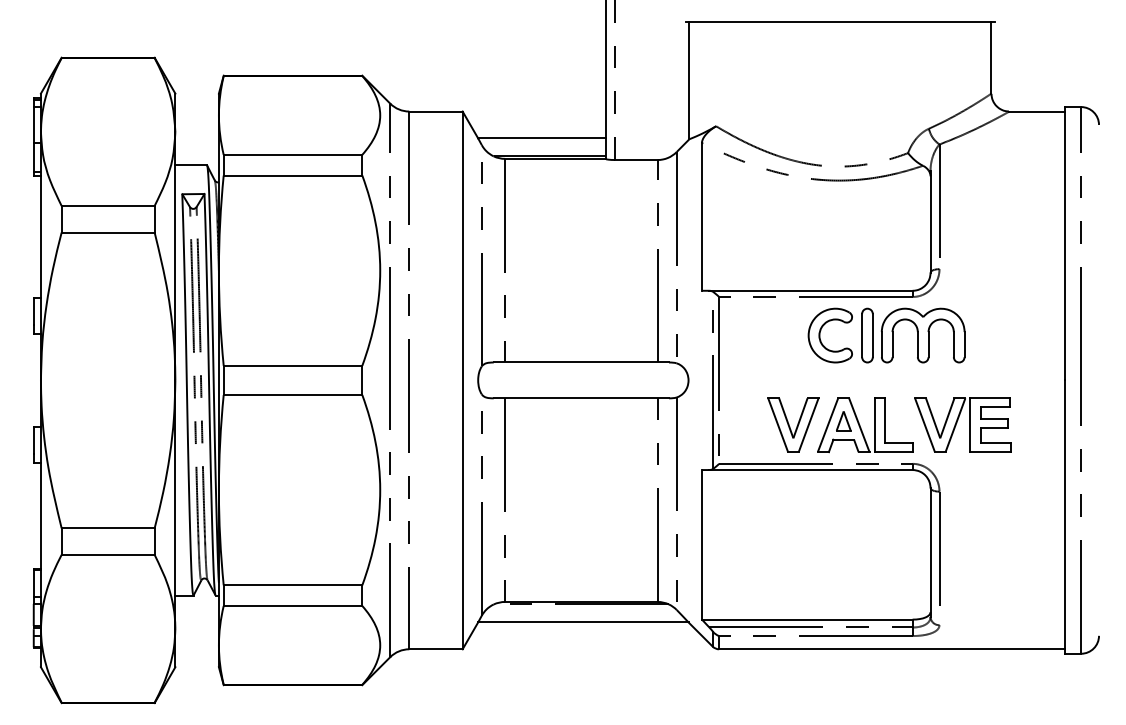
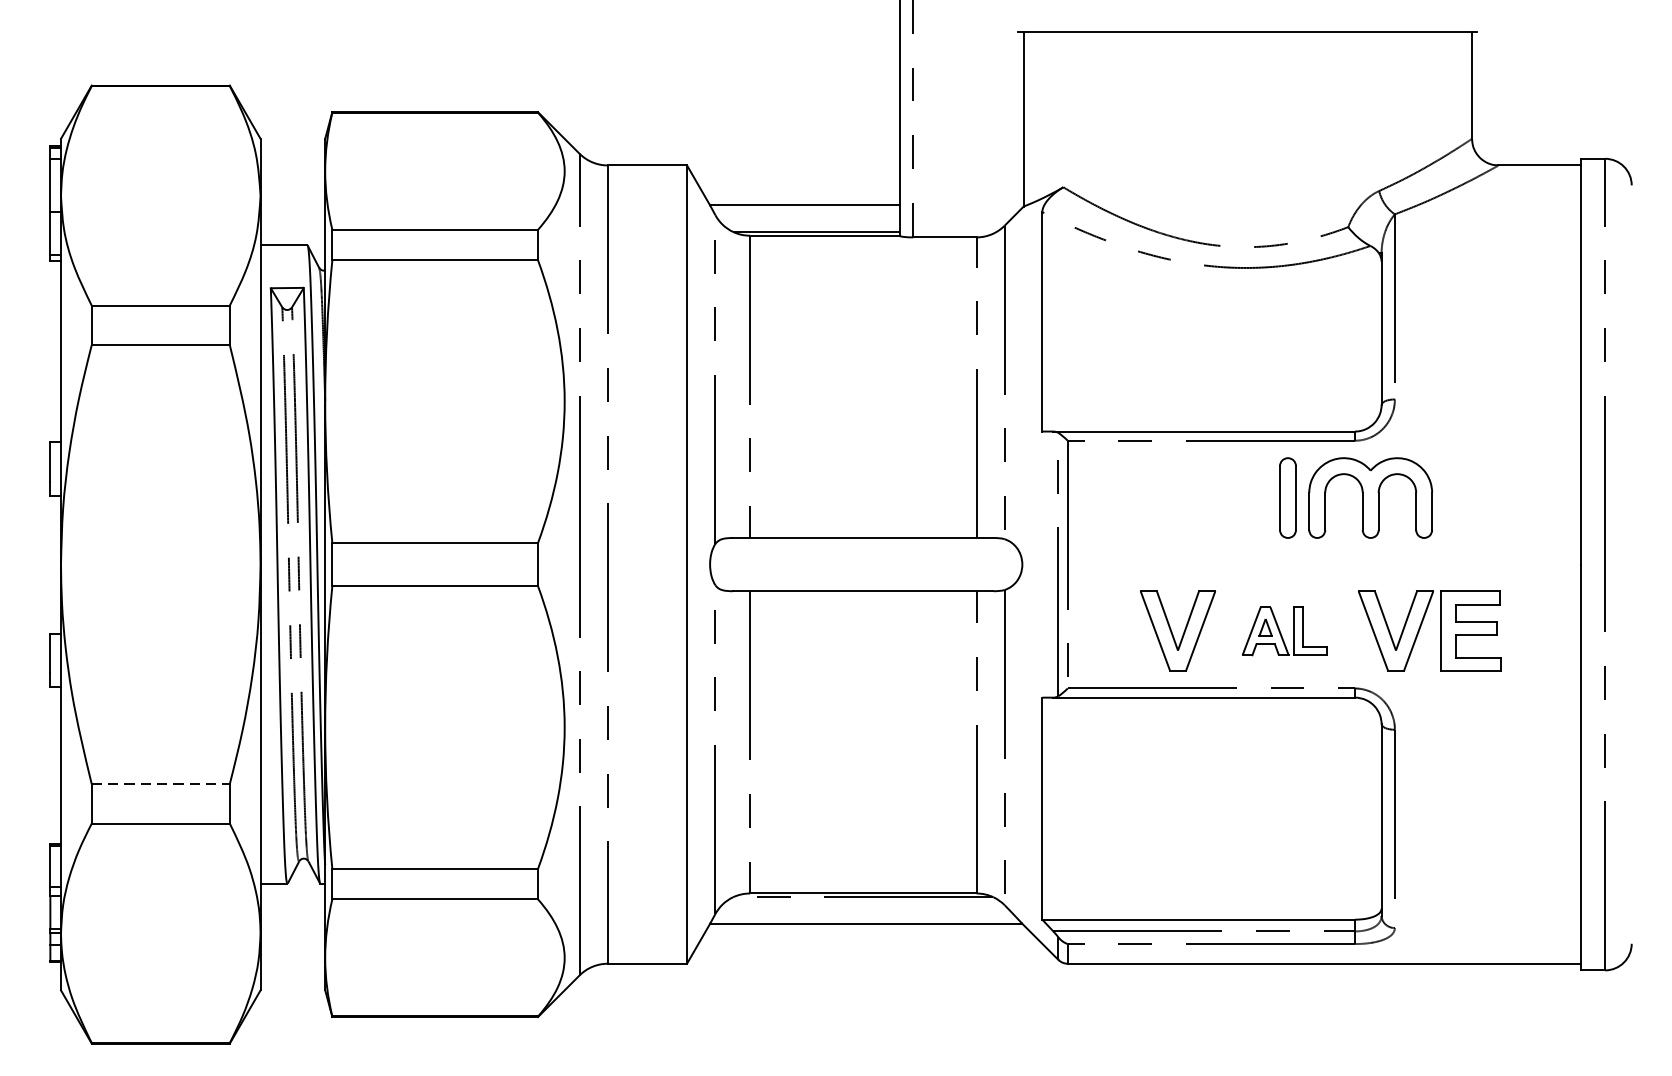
part: (820, 335) -> (1218, 497), removed
part: (865, 425) -> (1285, 631), size x0.6
line: (108, 528) -> (161, 784), solid -> dashed

